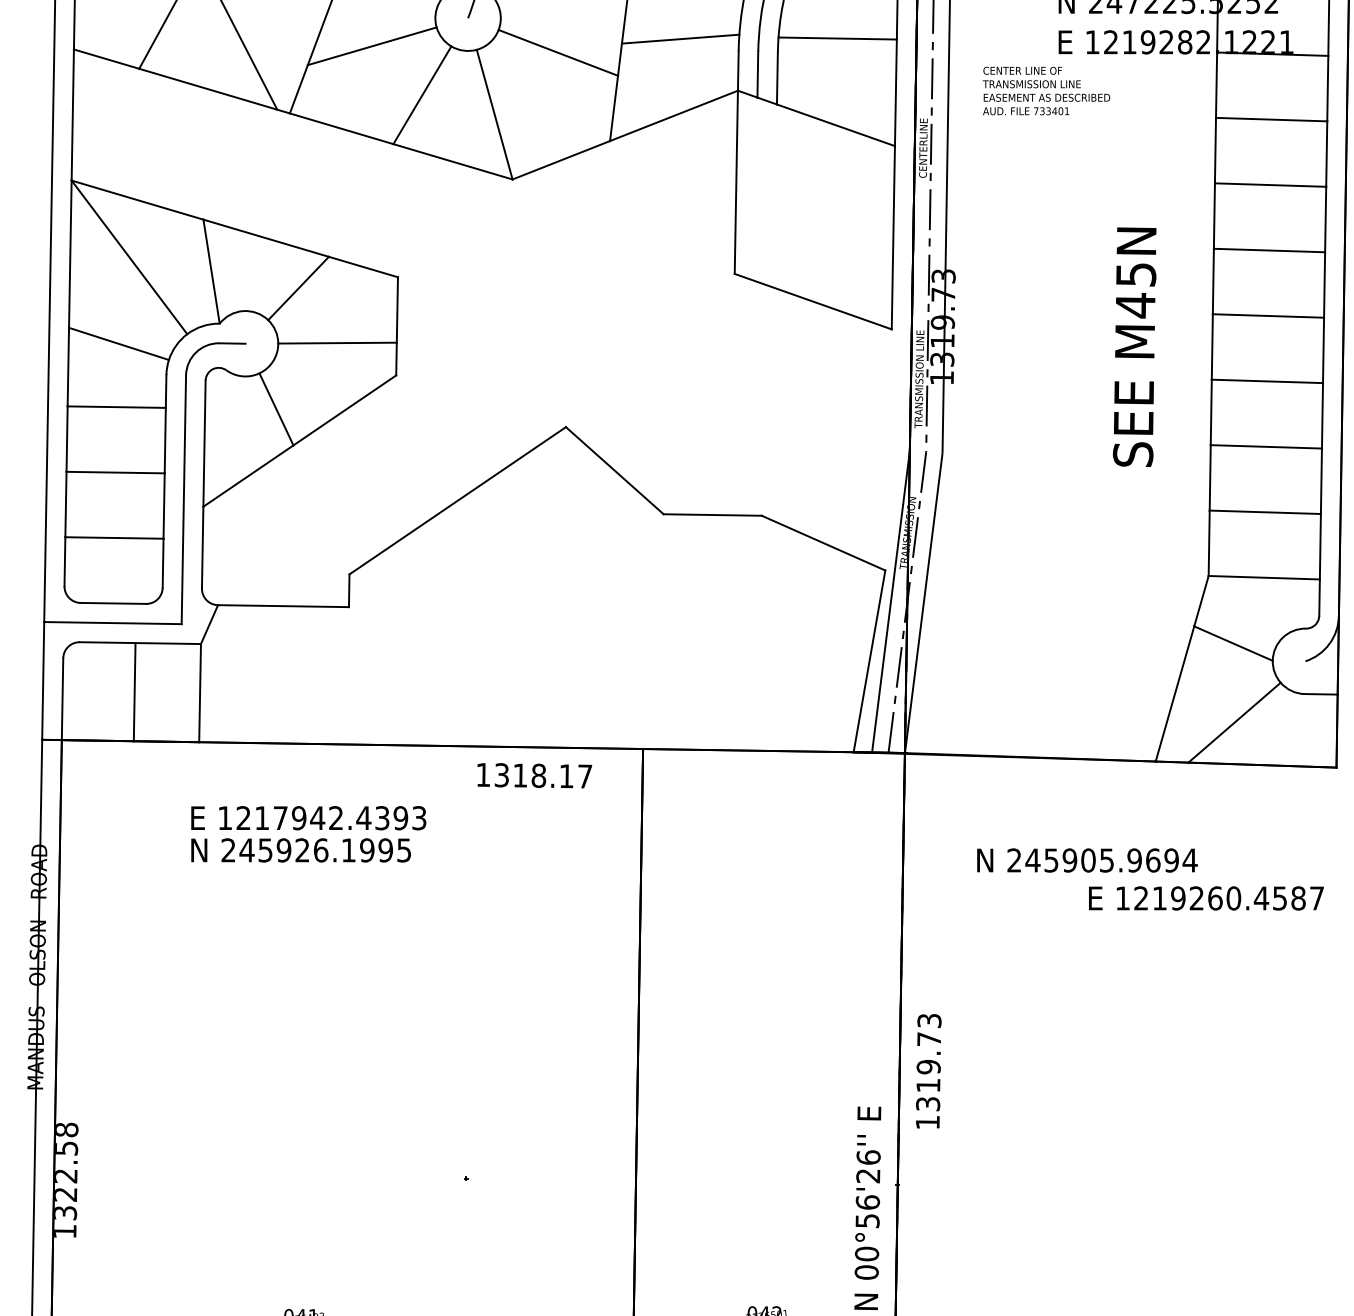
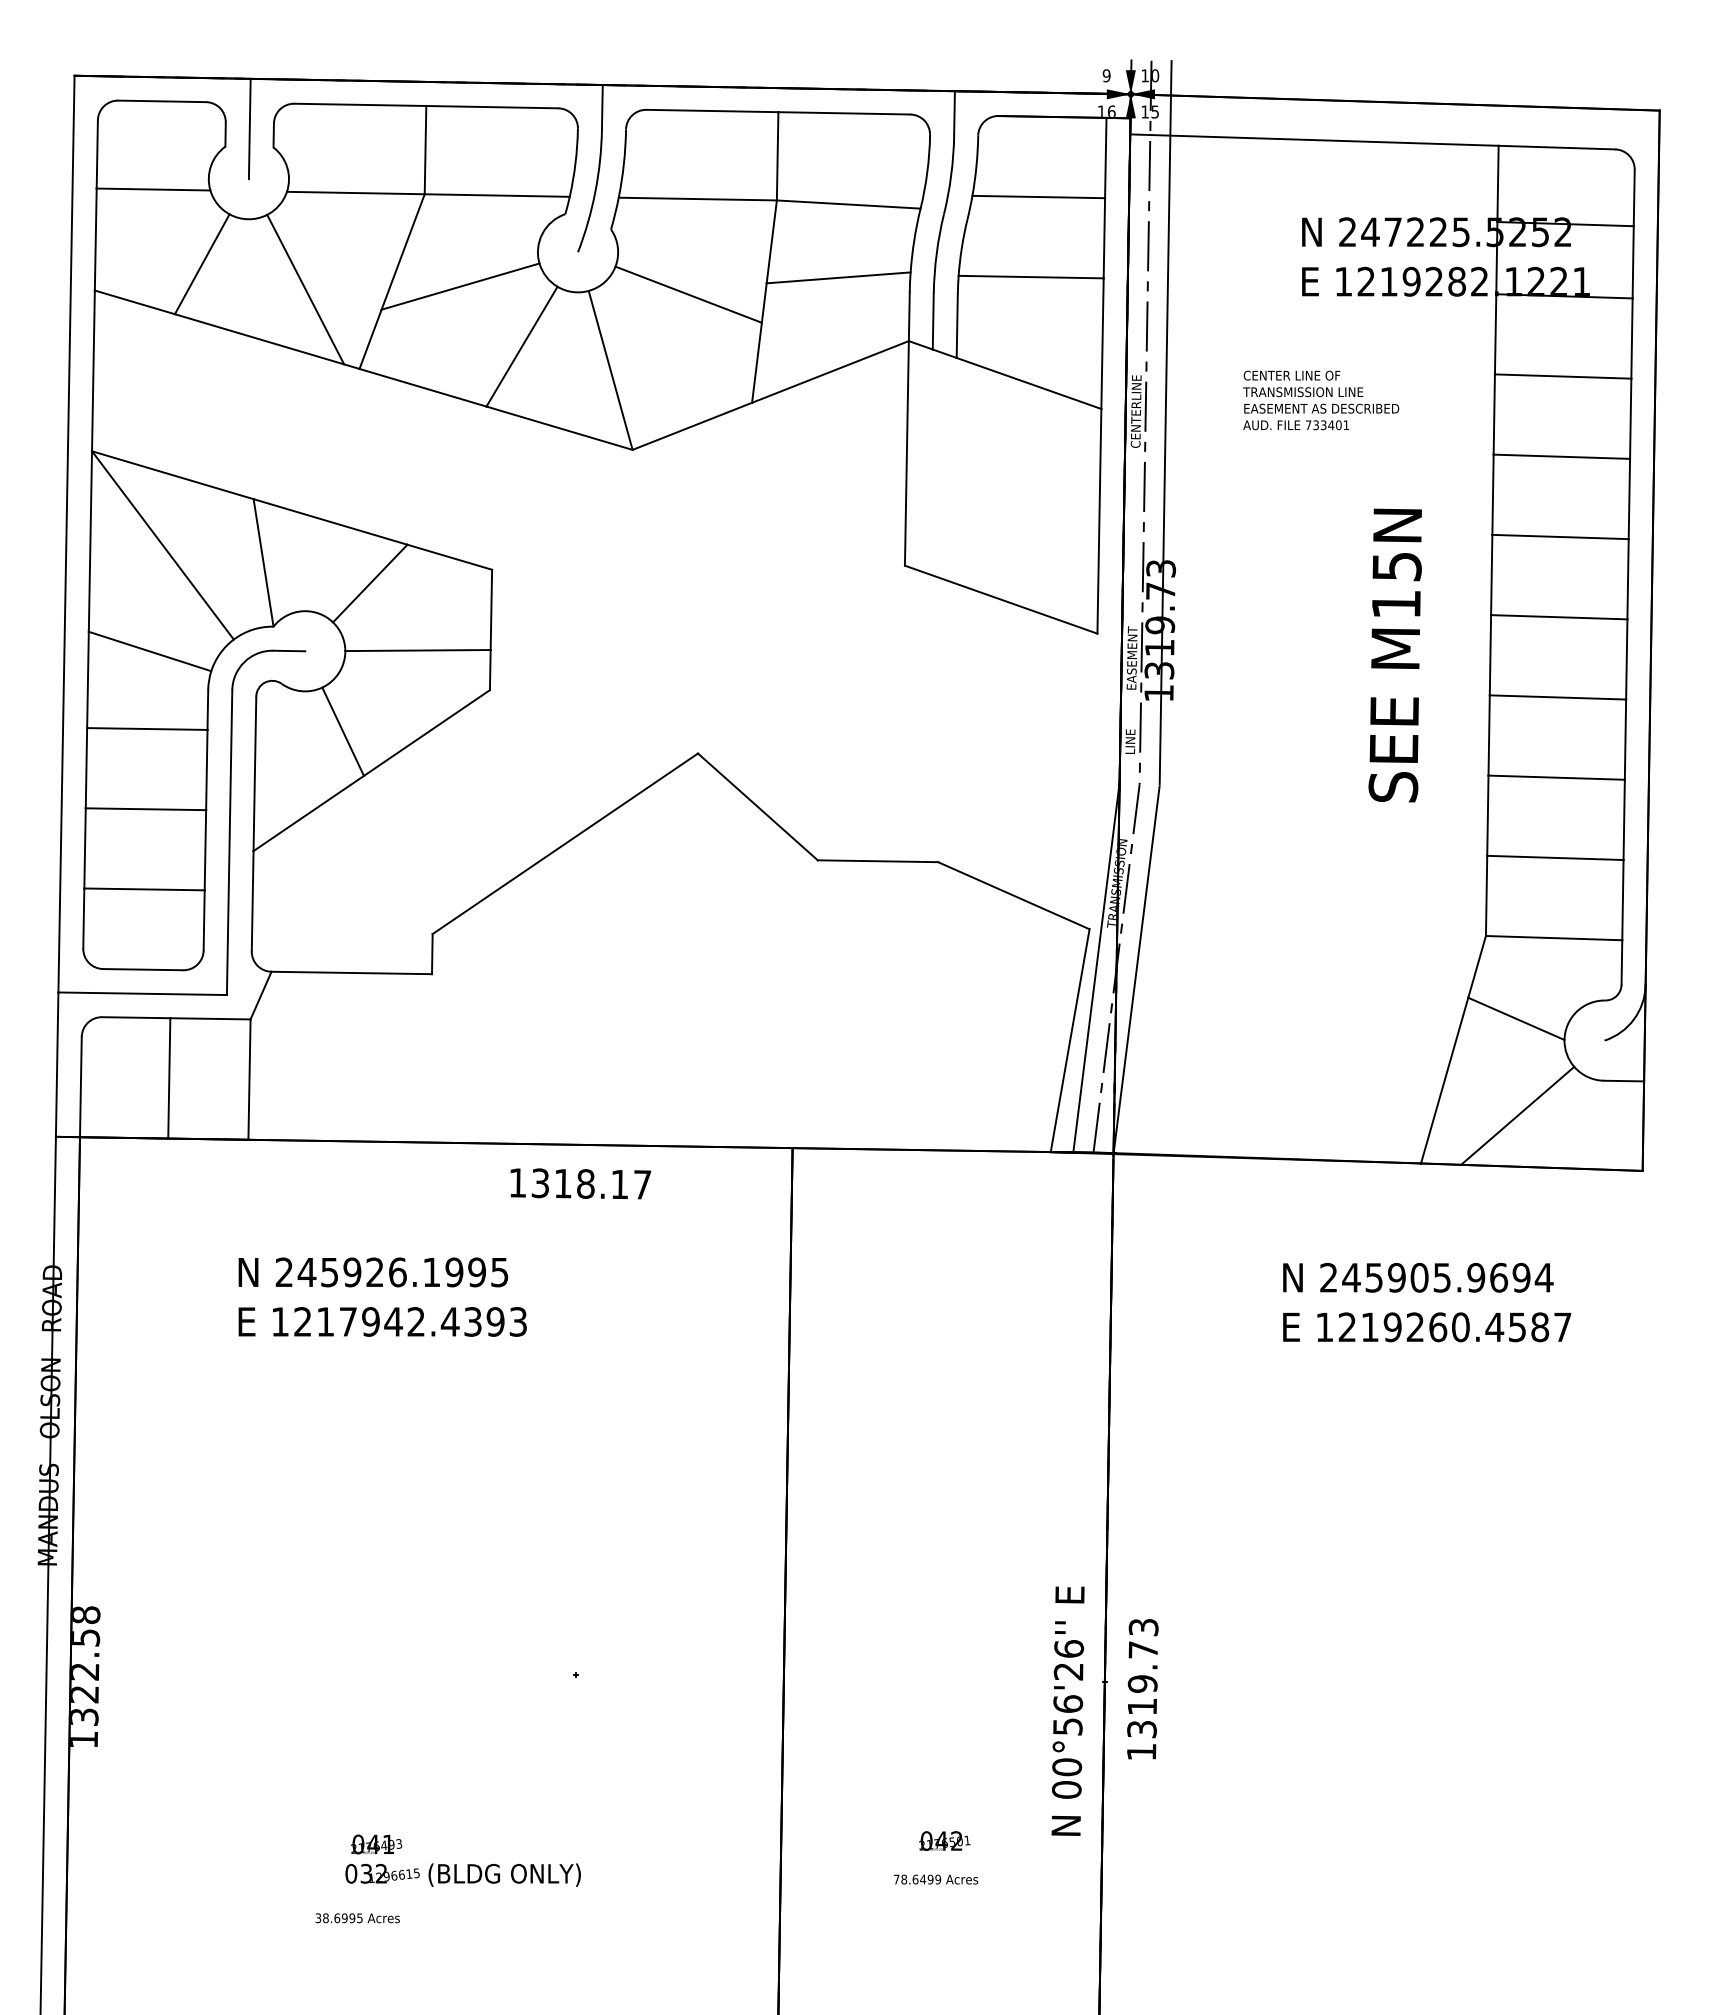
text: (1046, 91) -> (1321, 400), moved
text: (1135, 305) -> (1396, 604), M45N -> M15N
text: (919, 375) -> (1131, 690), TRANSMISSION LINE -> LINE          EASEMENT
text: (534, 775) -> (580, 1183), moved
text: (308, 817) -> (382, 1321), moved
text: (1087, 860) -> (1418, 1277), moved
text: (1206, 898) -> (1427, 1327), moved
text: (928, 1071) -> (1142, 1689), moved

